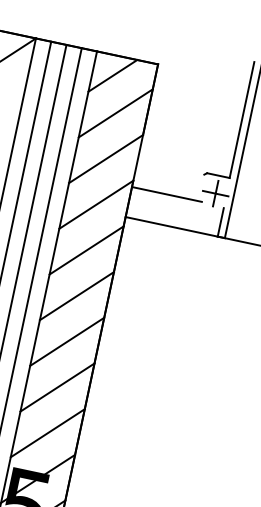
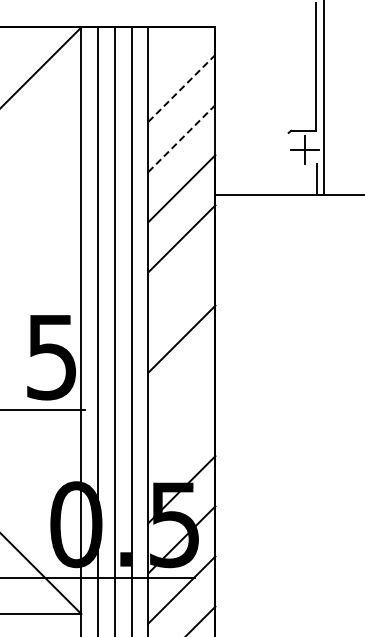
line: (112, 75) -> (170, 49), removed
line: (116, 113) -> (182, 88), solid -> dashed
line: (106, 159) -> (182, 138), solid -> dashed
line: (166, 194) -> (253, 162), removed
line: (76, 295) -> (181, 288), removed
line: (57, 386) -> (181, 388), removed
line: (47, 433) -> (181, 439), removed

